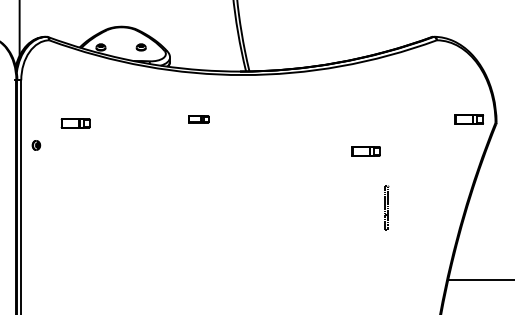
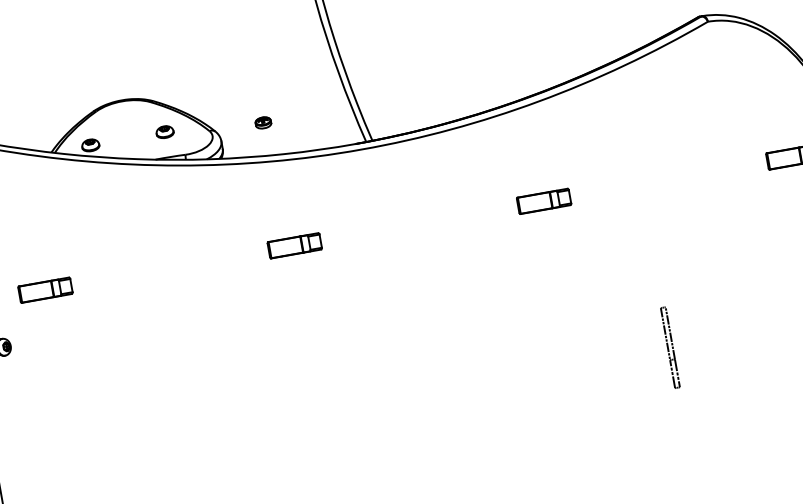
part: (193, 51) -> (262, 122), added
part: (198, 119) -> (294, 246), size x1.43
part: (75, 123) -> (45, 290), moved
part: (365, 151) -> (543, 201), moved

